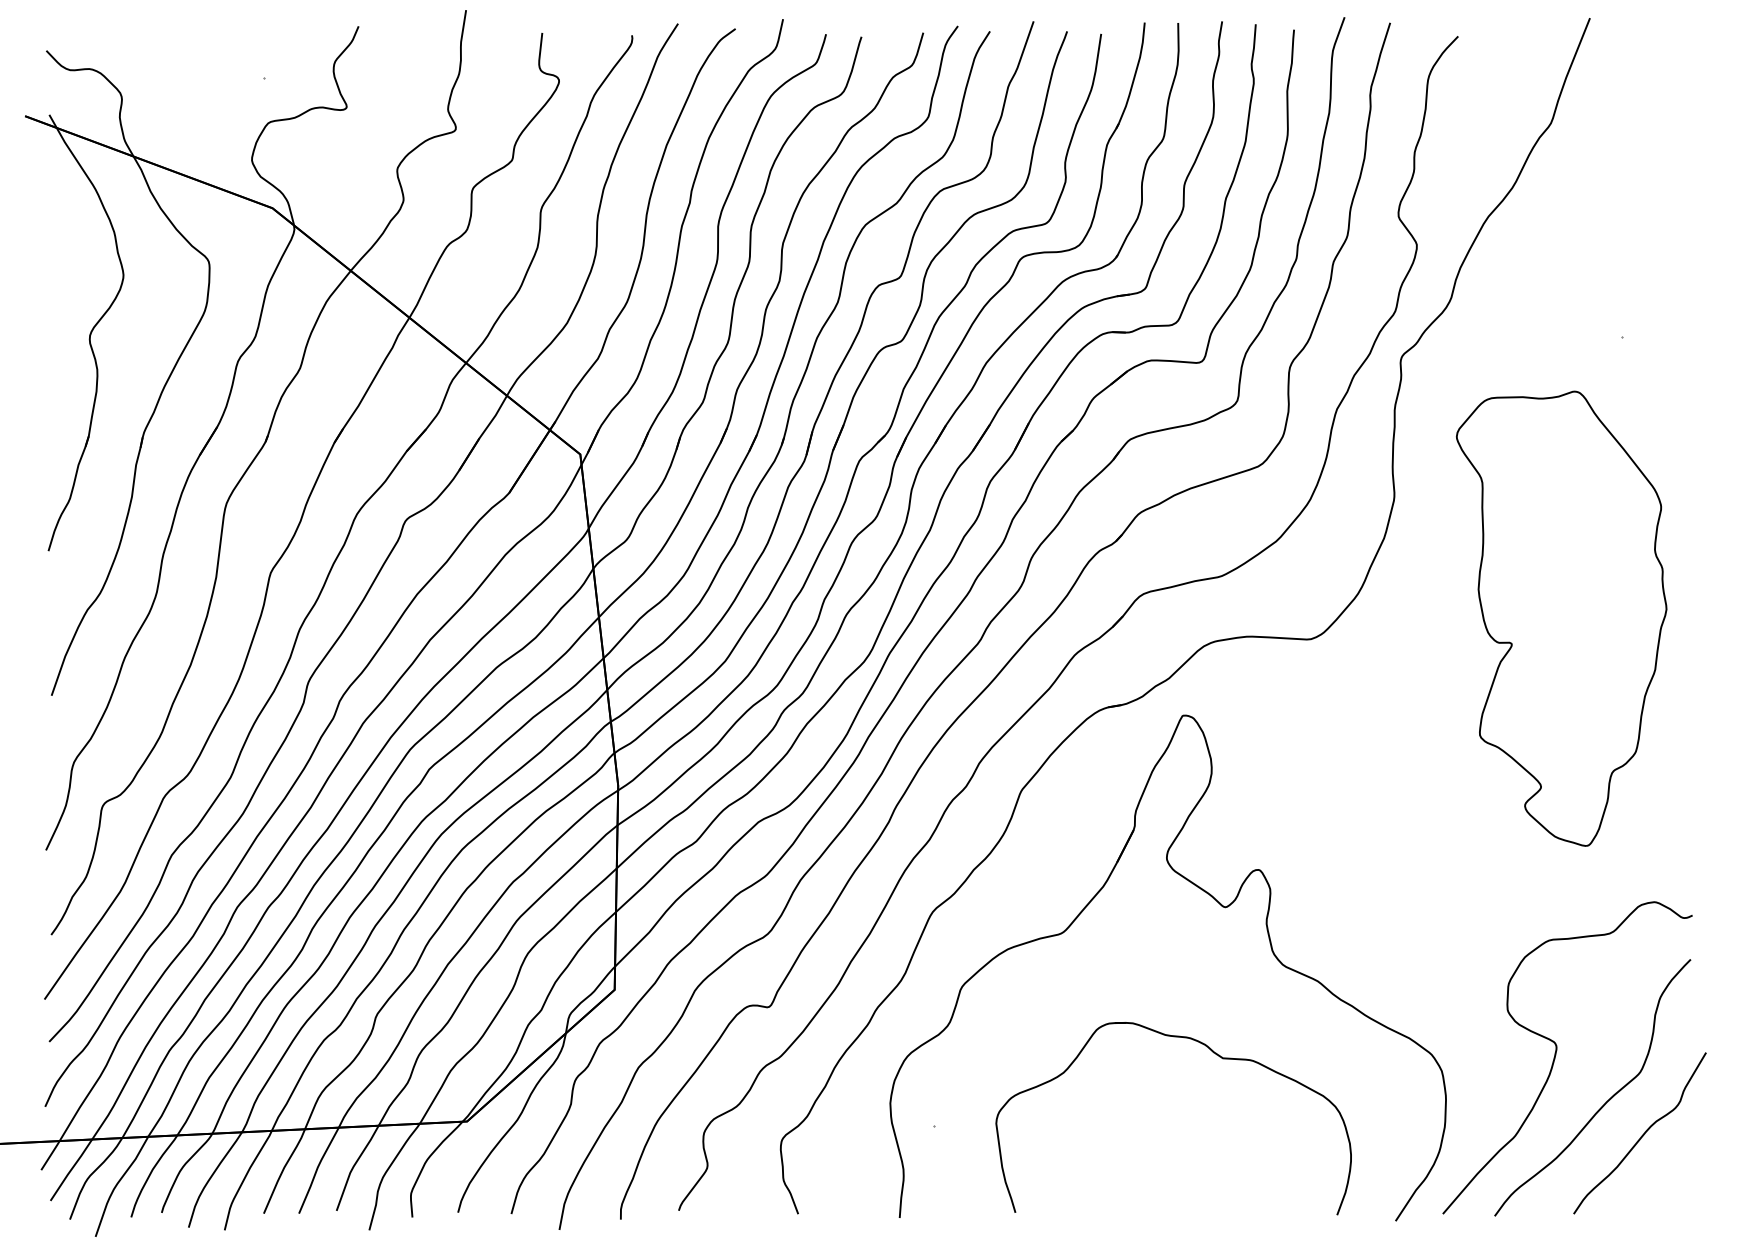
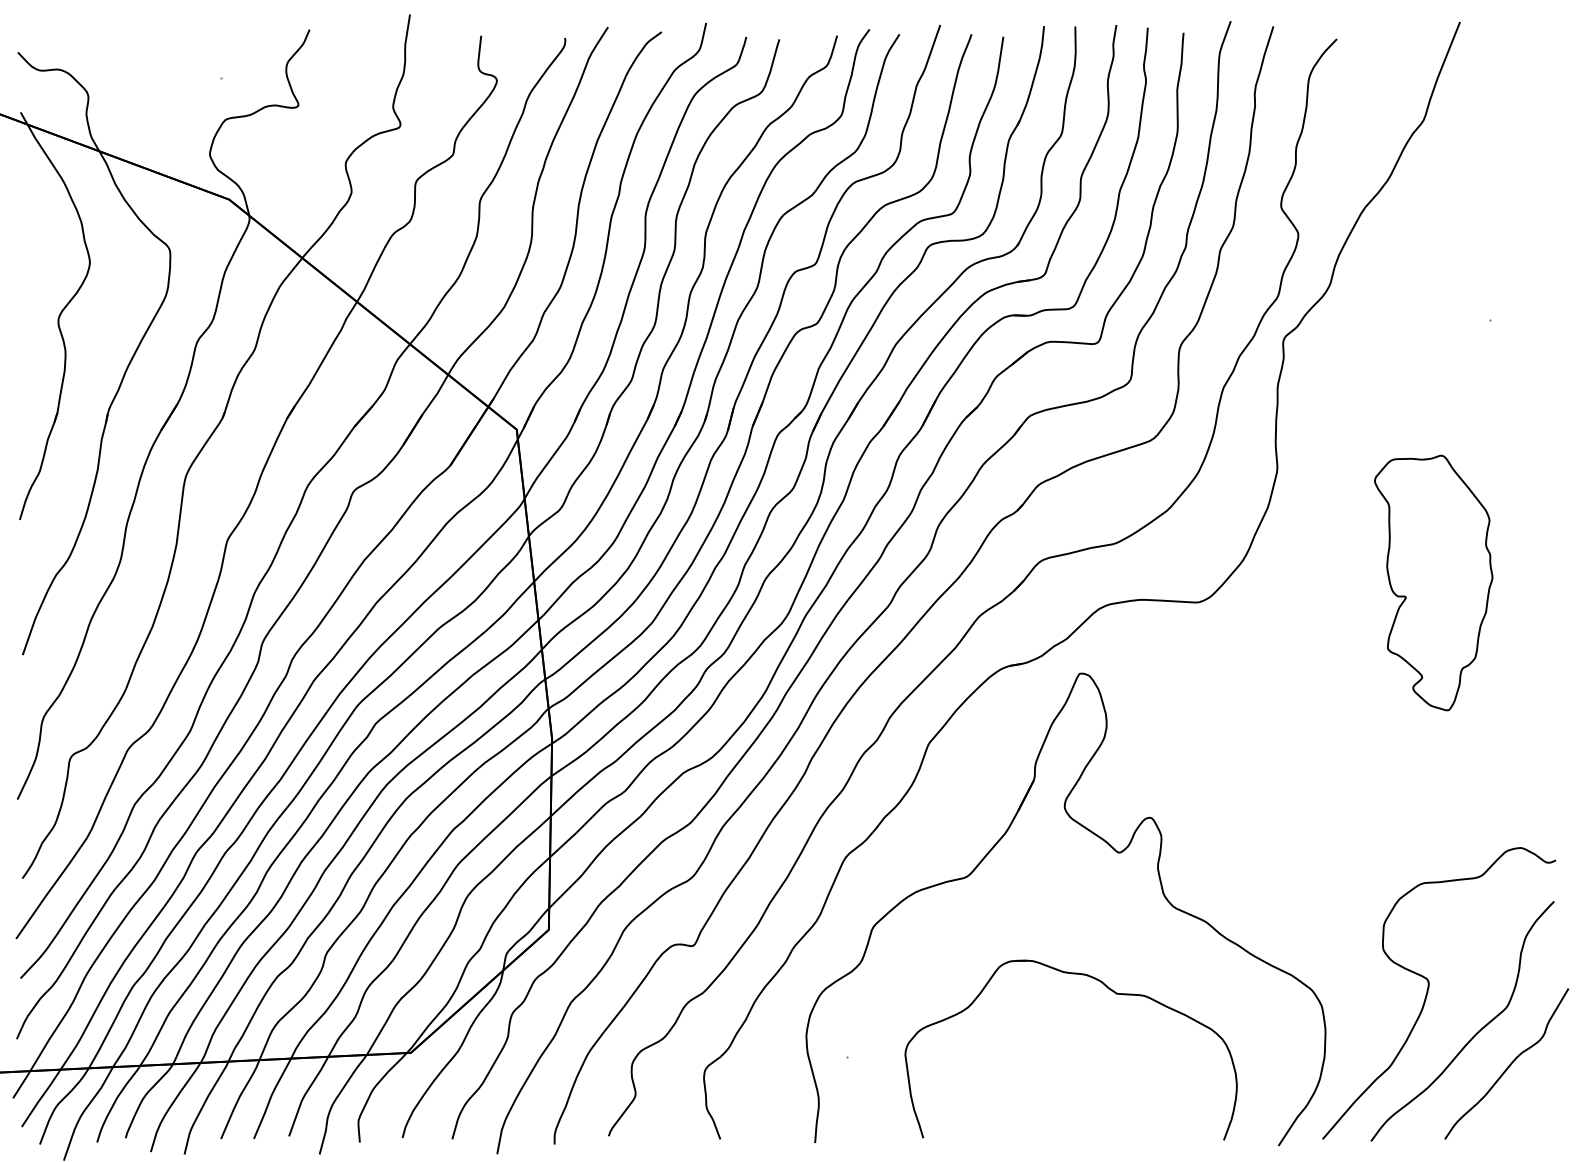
part: (1561, 618) -> (1433, 582), size x0.6

